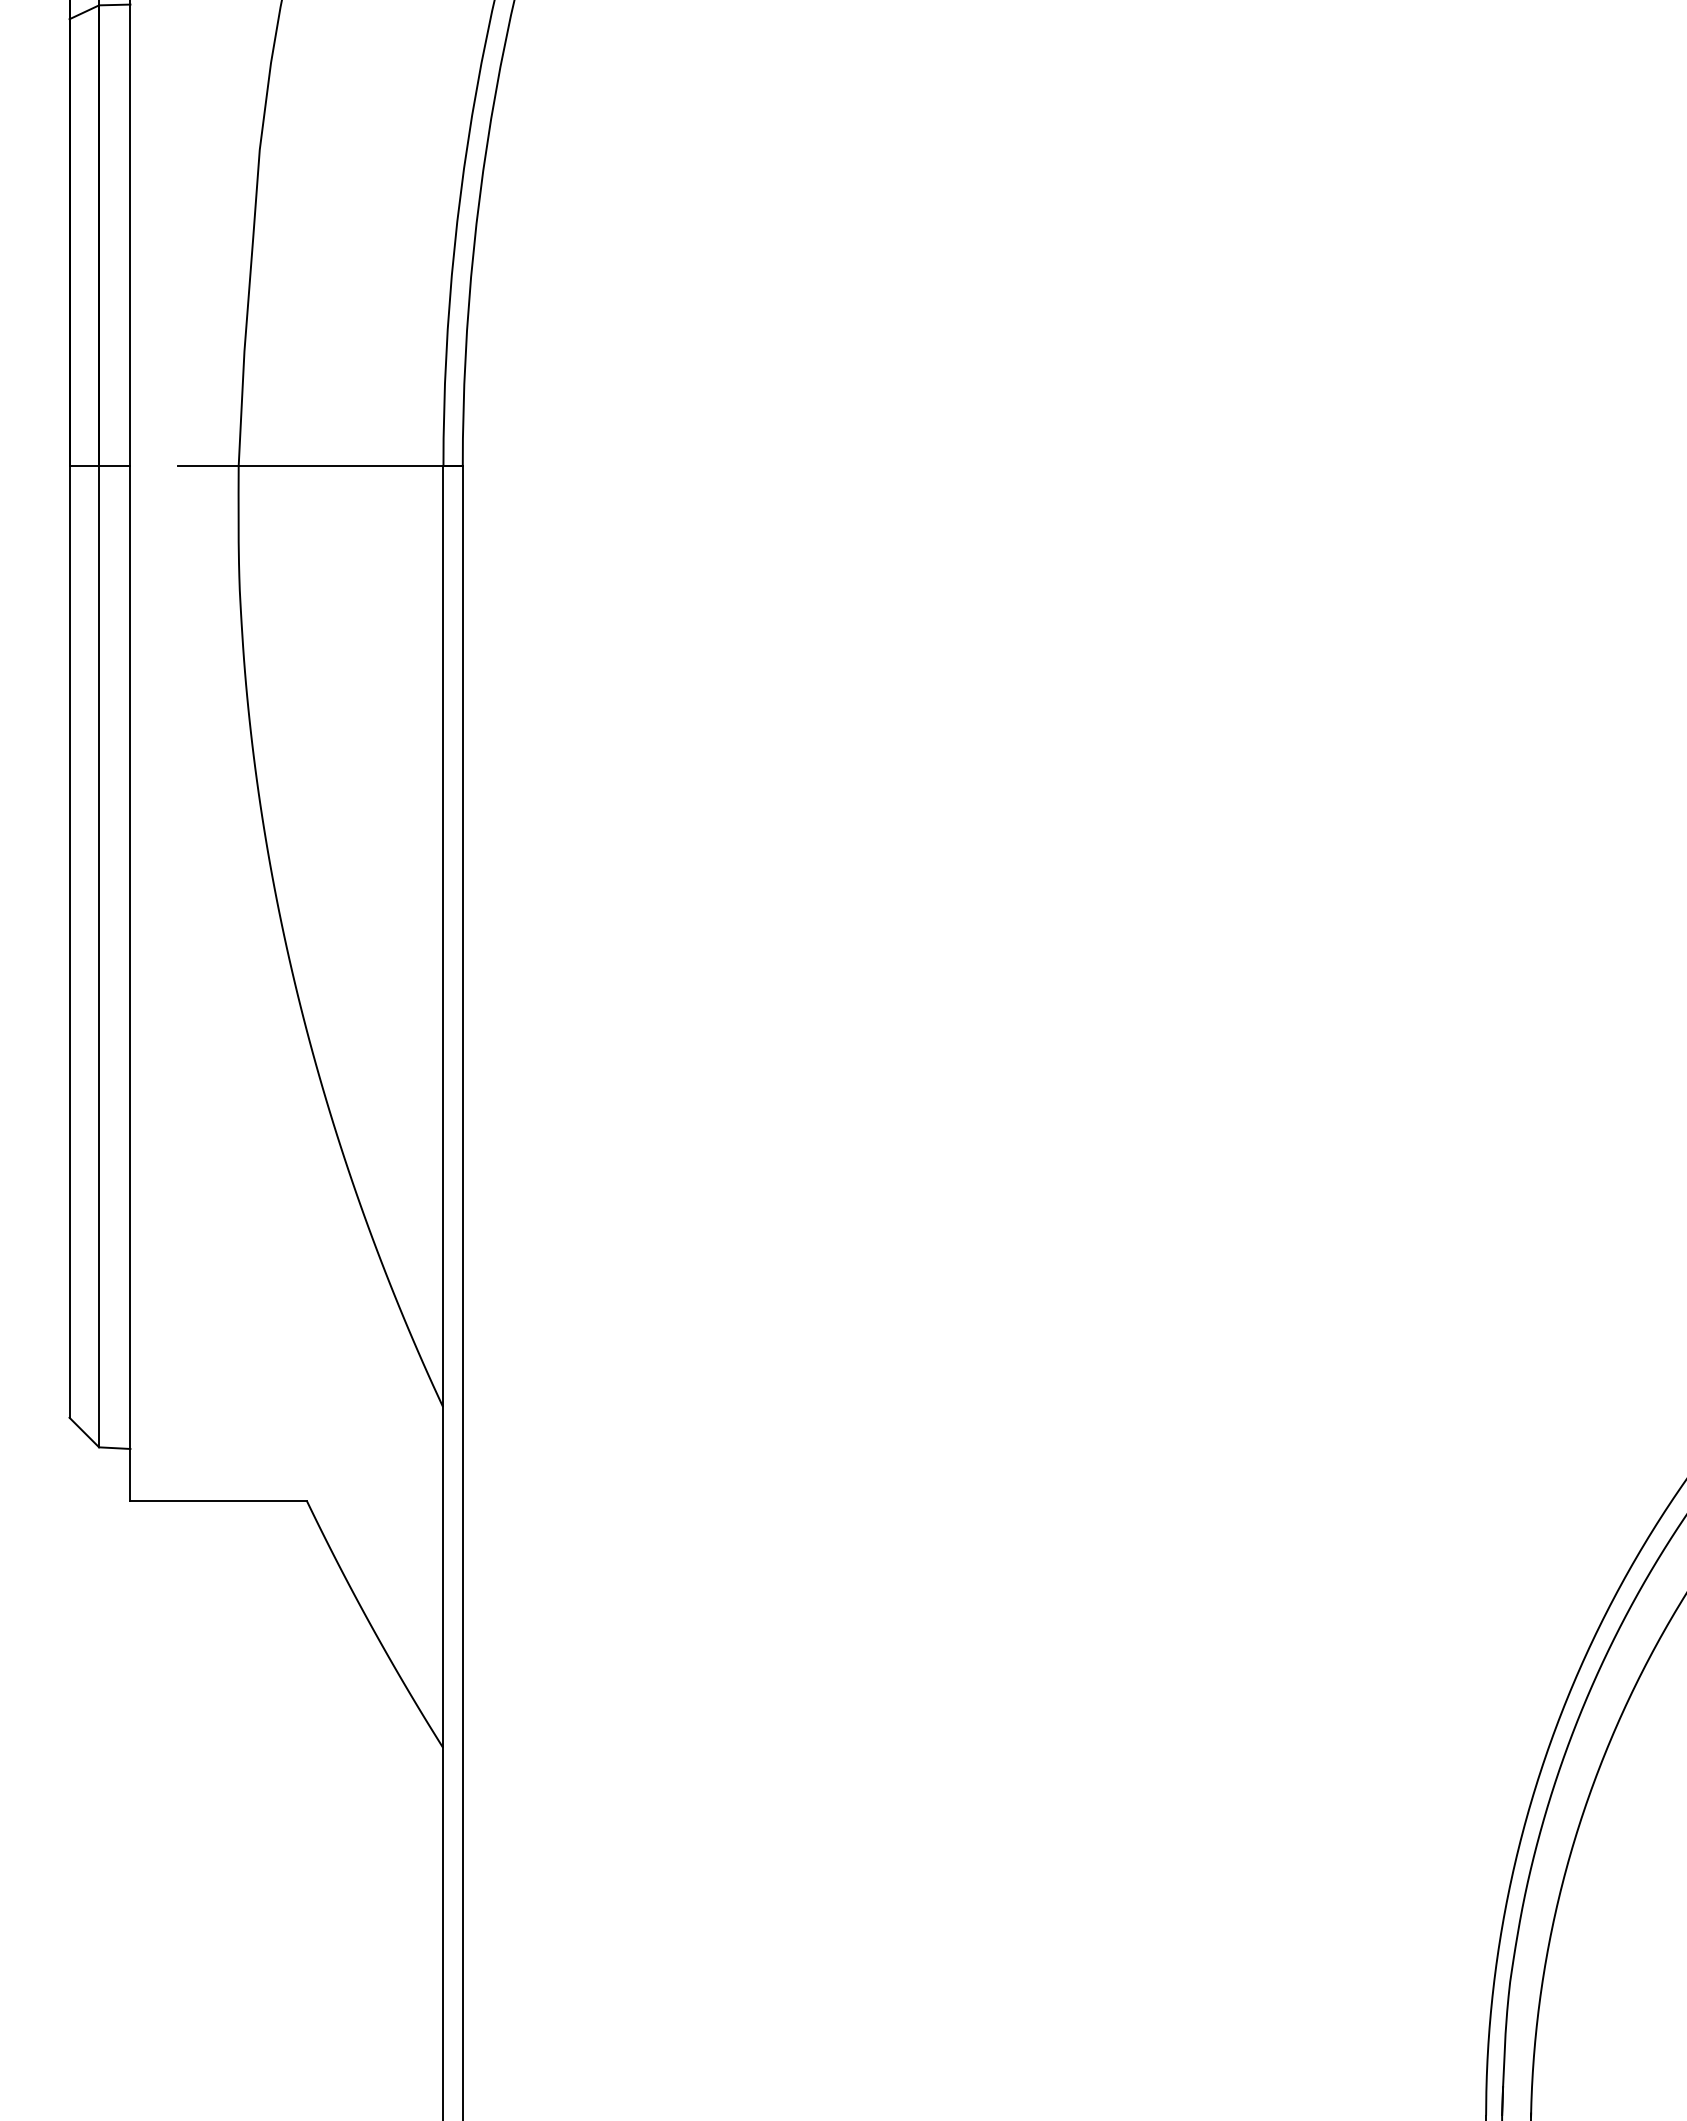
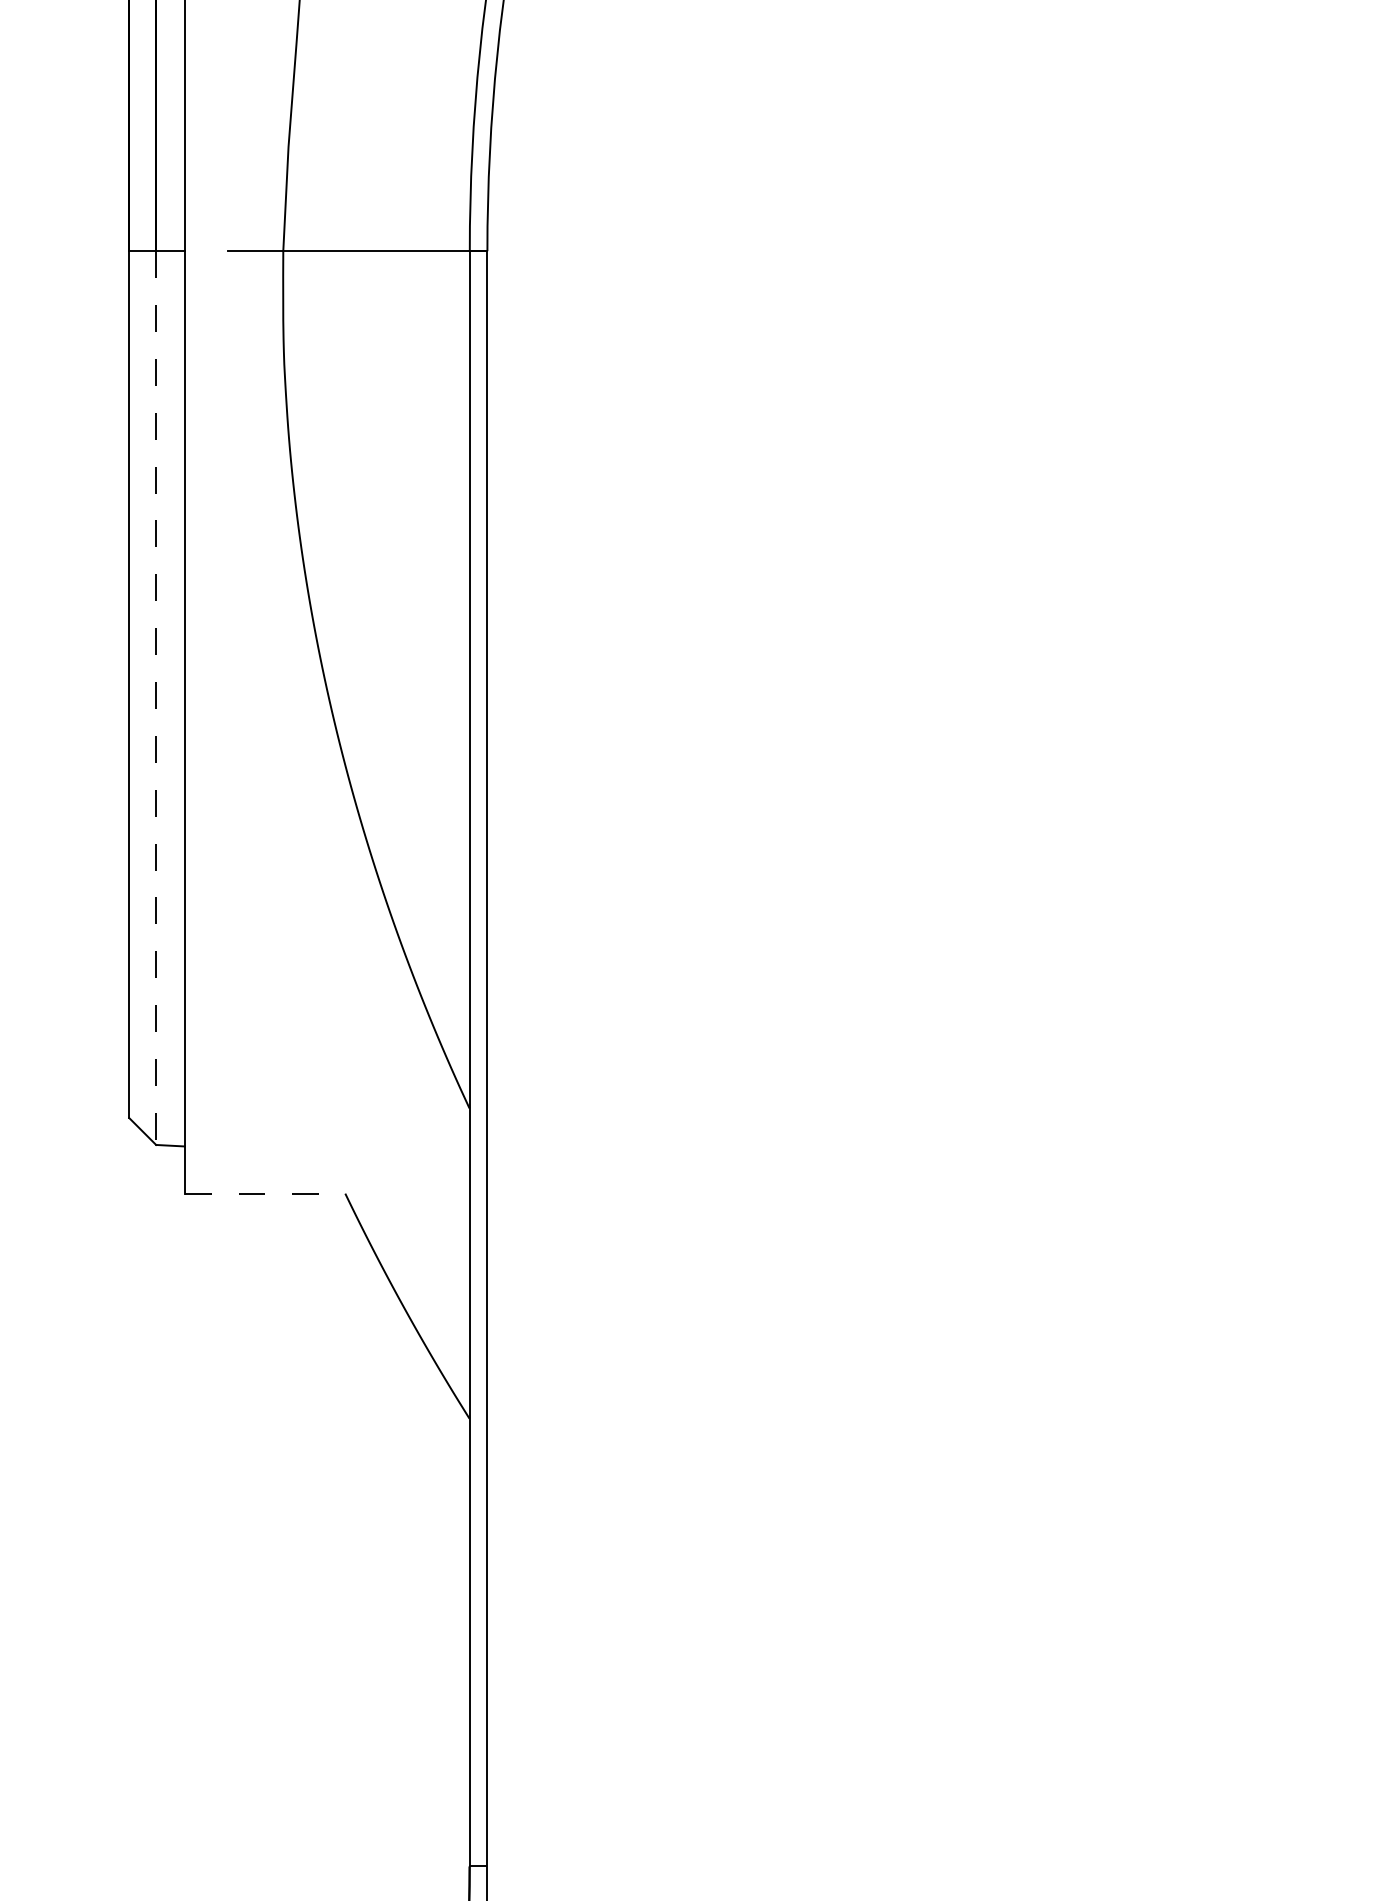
line: (99, 956) -> (156, 697), solid -> dashed
line: (219, 1500) -> (265, 1193), solid -> dashed

